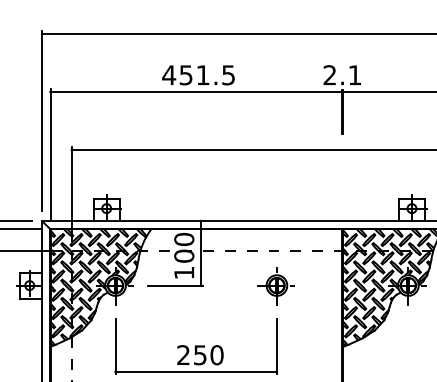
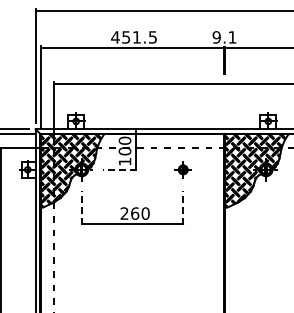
text: (329, 75) -> (216, 37), 2.1 -> 9.1
line: (175, 285) -> (119, 169), solid -> dashed
part: (275, 285) -> (182, 169), size x0.7
line: (115, 345) -> (81, 207), solid -> dashed
line: (277, 345) -> (183, 207), solid -> dashed
text: (200, 355) -> (135, 213), 250 -> 260

